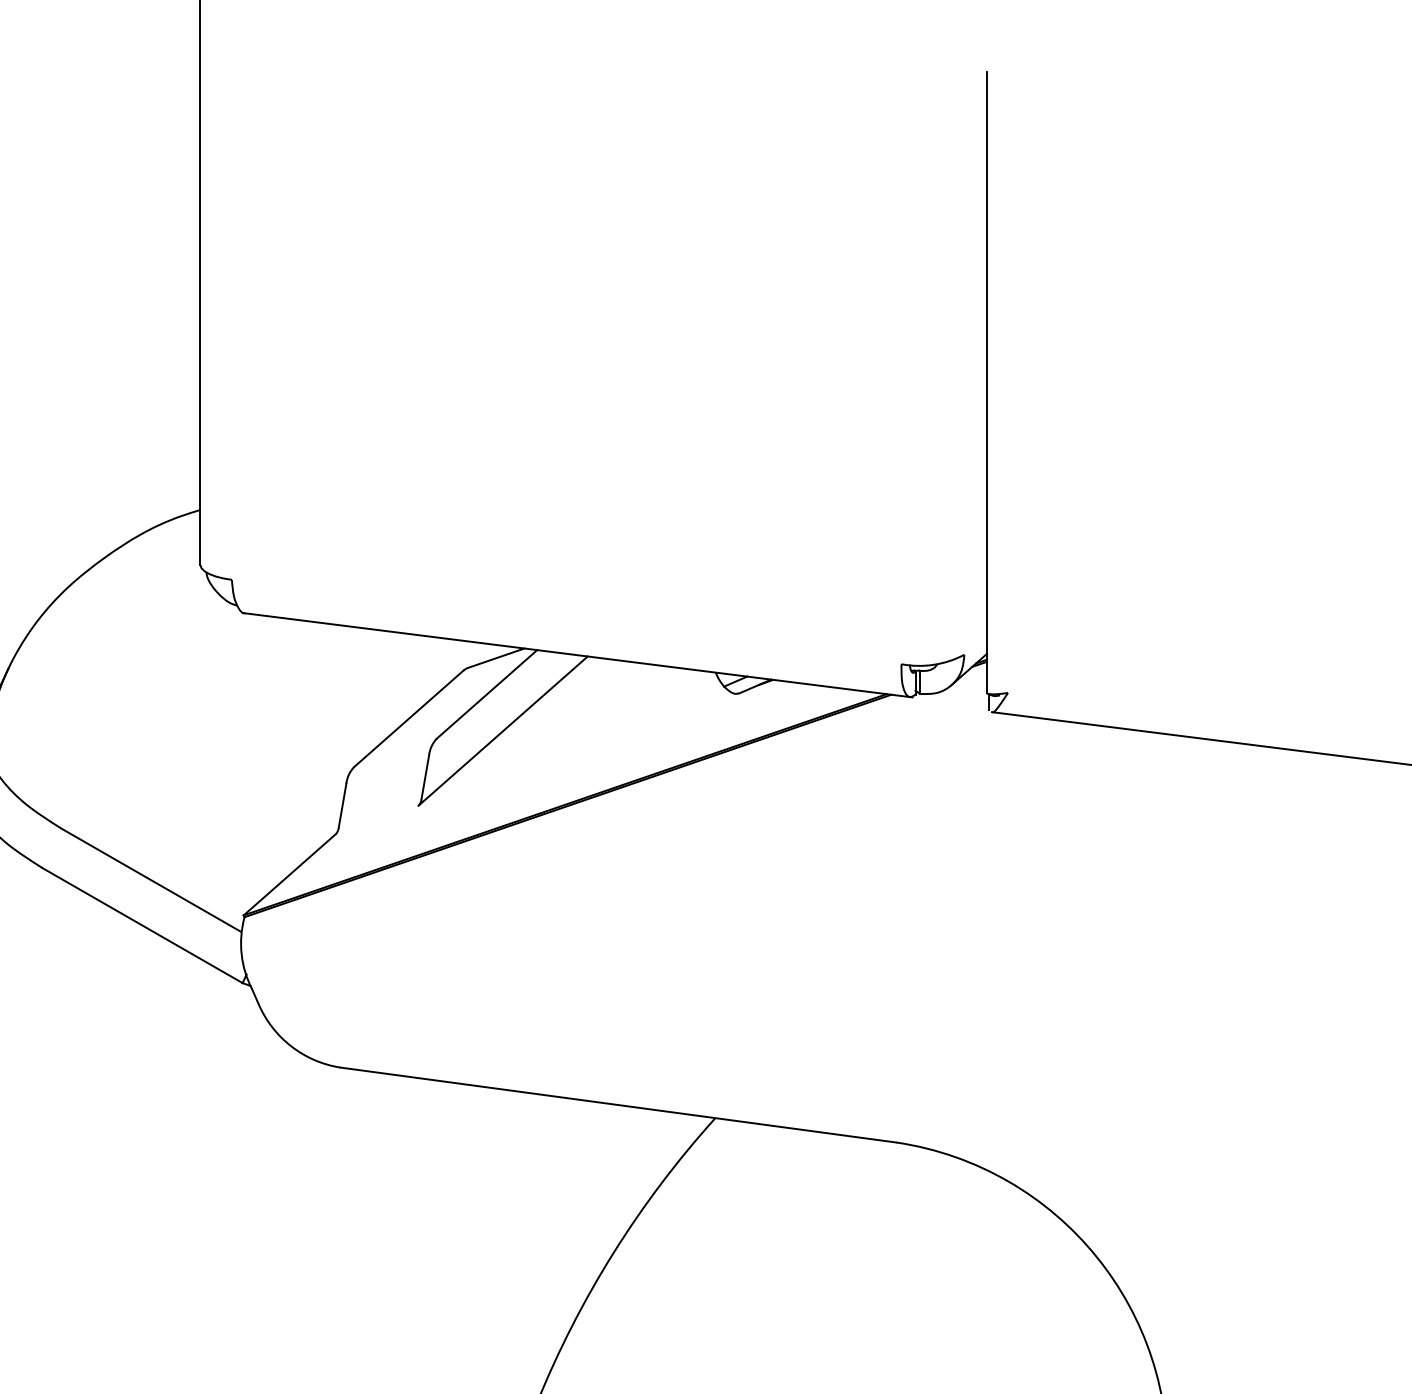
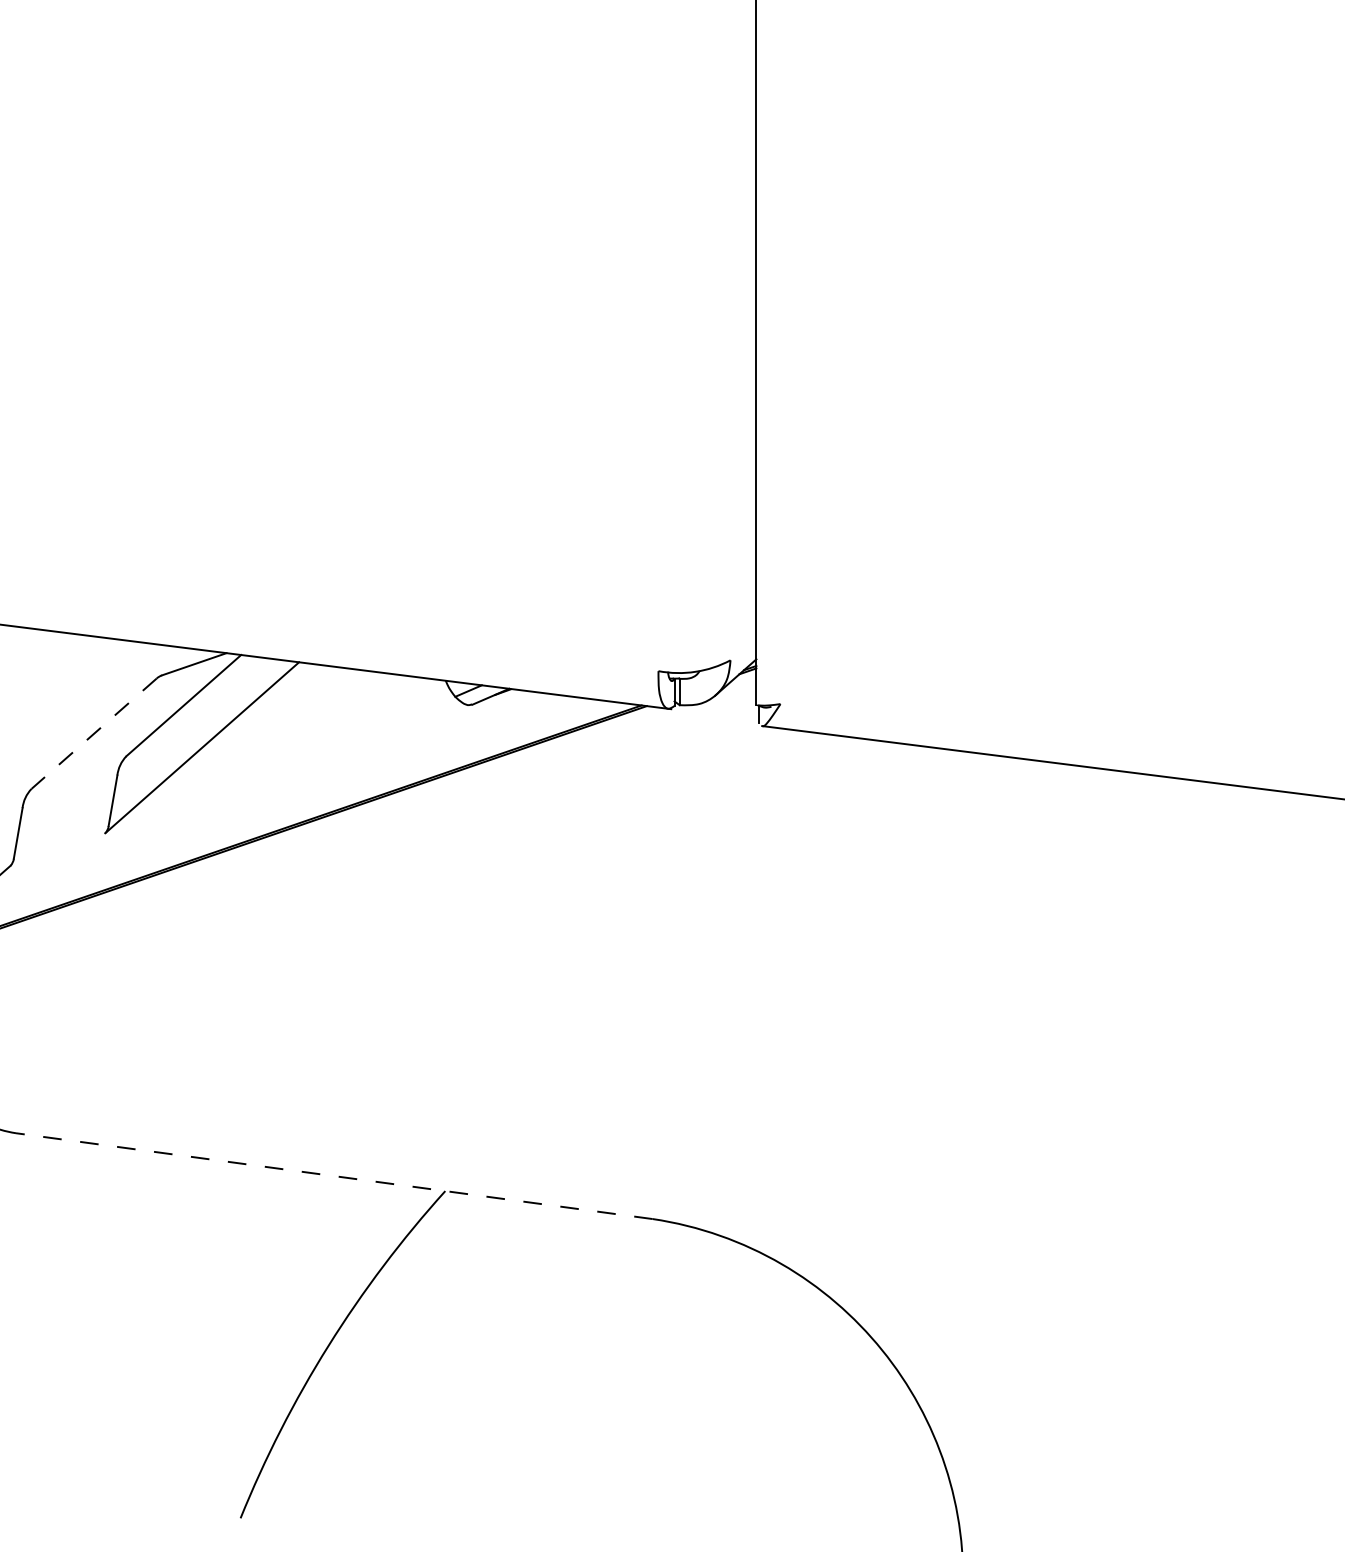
line: (408, 718) -> (93, 733), solid -> dashed
line: (618, 1105) -> (334, 1176), solid -> dashed

